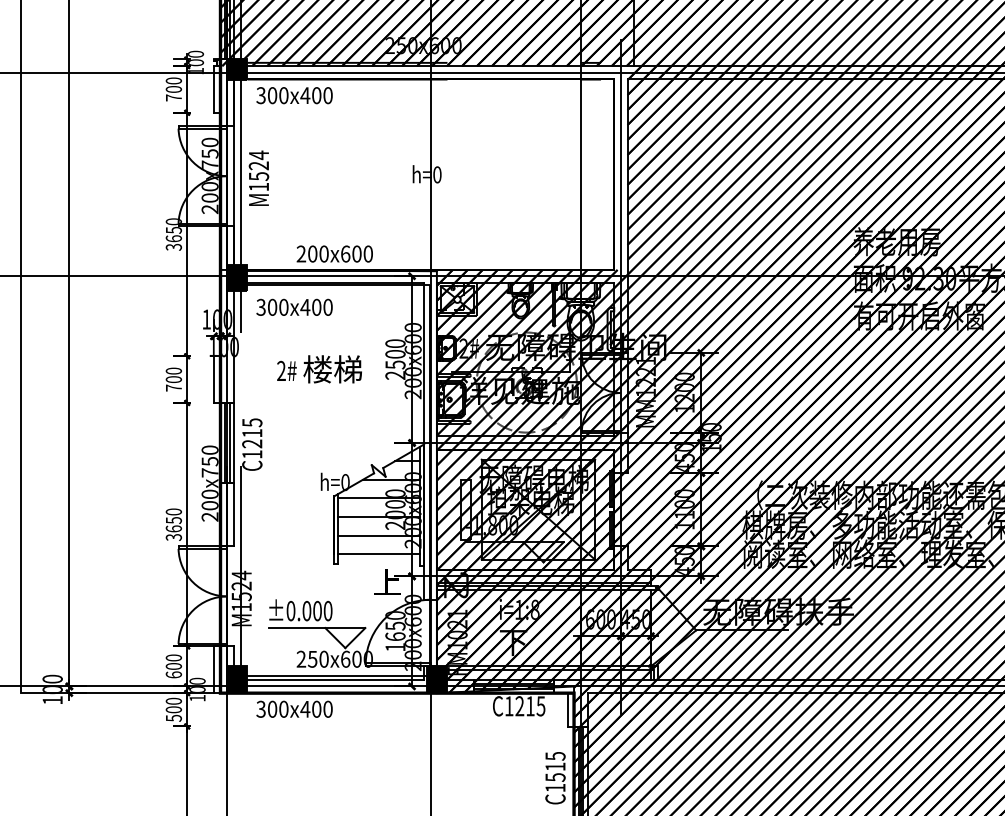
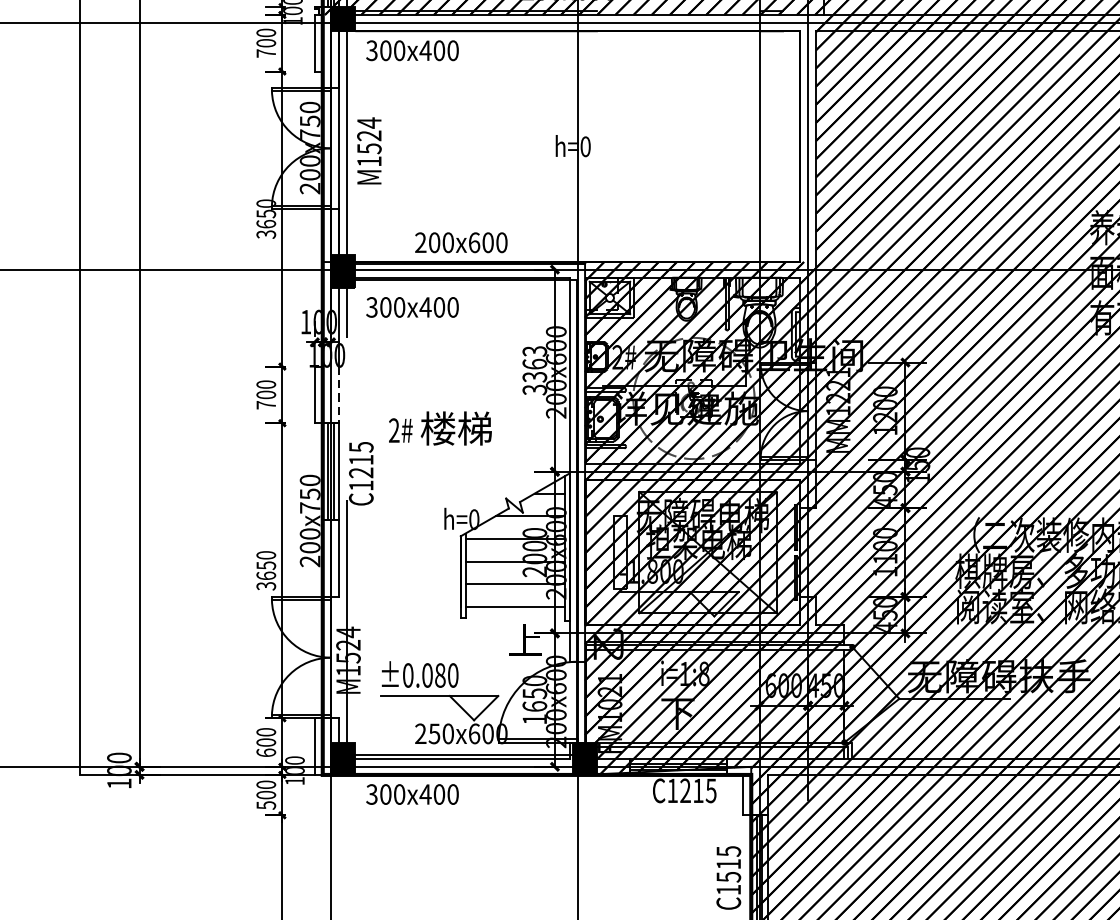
text: (395, 359) -> (534, 370), 2500 -> 3363
text: (319, 369) -> (440, 428), moved
line: (233, 380) -> (338, 395), solid -> dashed
text: (317, 610) -> (440, 674), ±0.000 -> ±0.080

